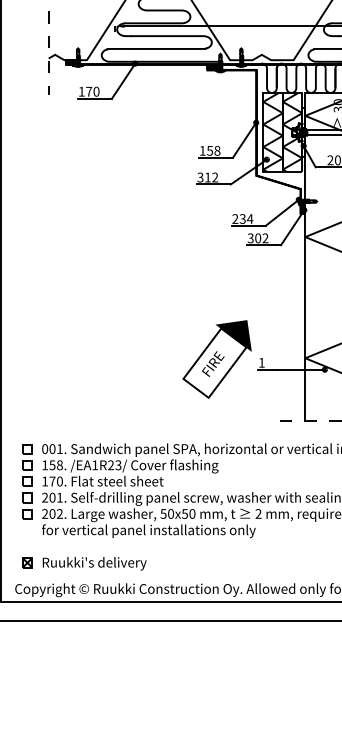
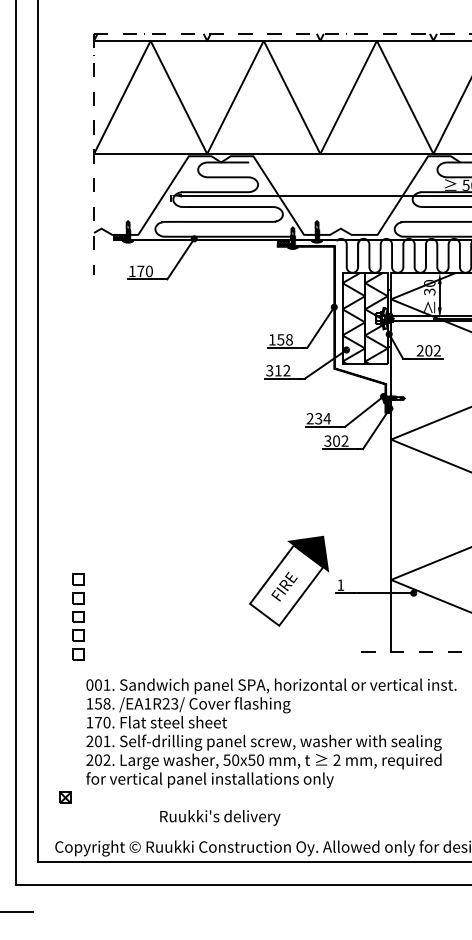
part: (27, 481) -> (78, 616), moved
part: (27, 562) -> (65, 797), moved
text: (94, 563) -> (220, 817), moved

